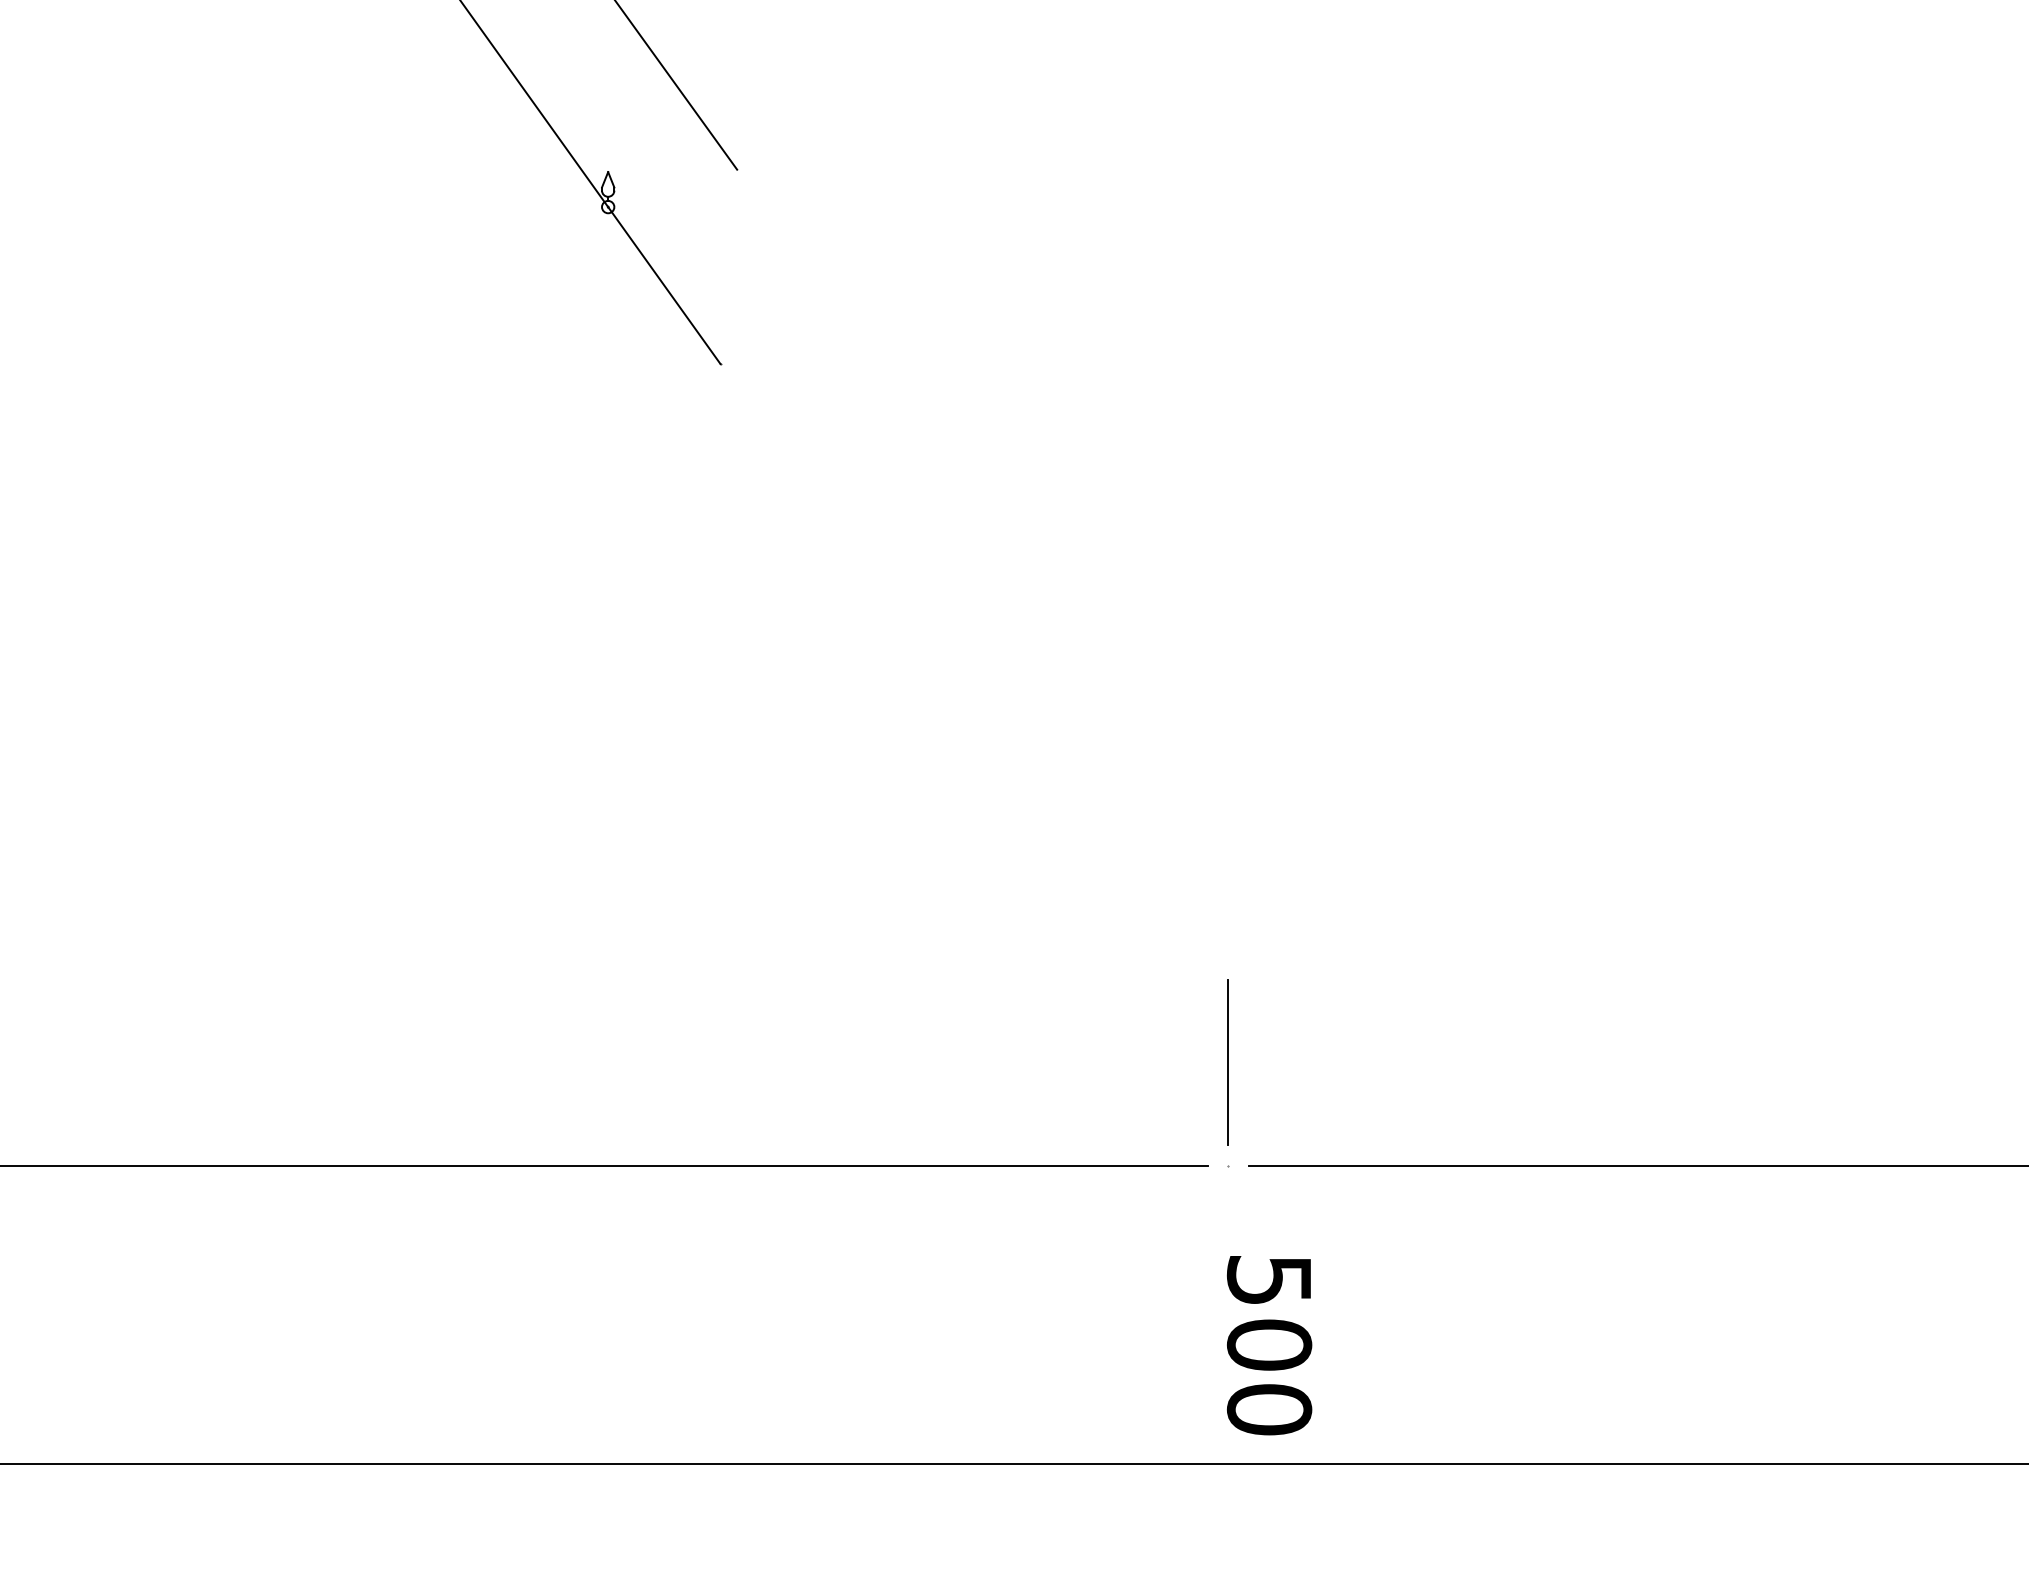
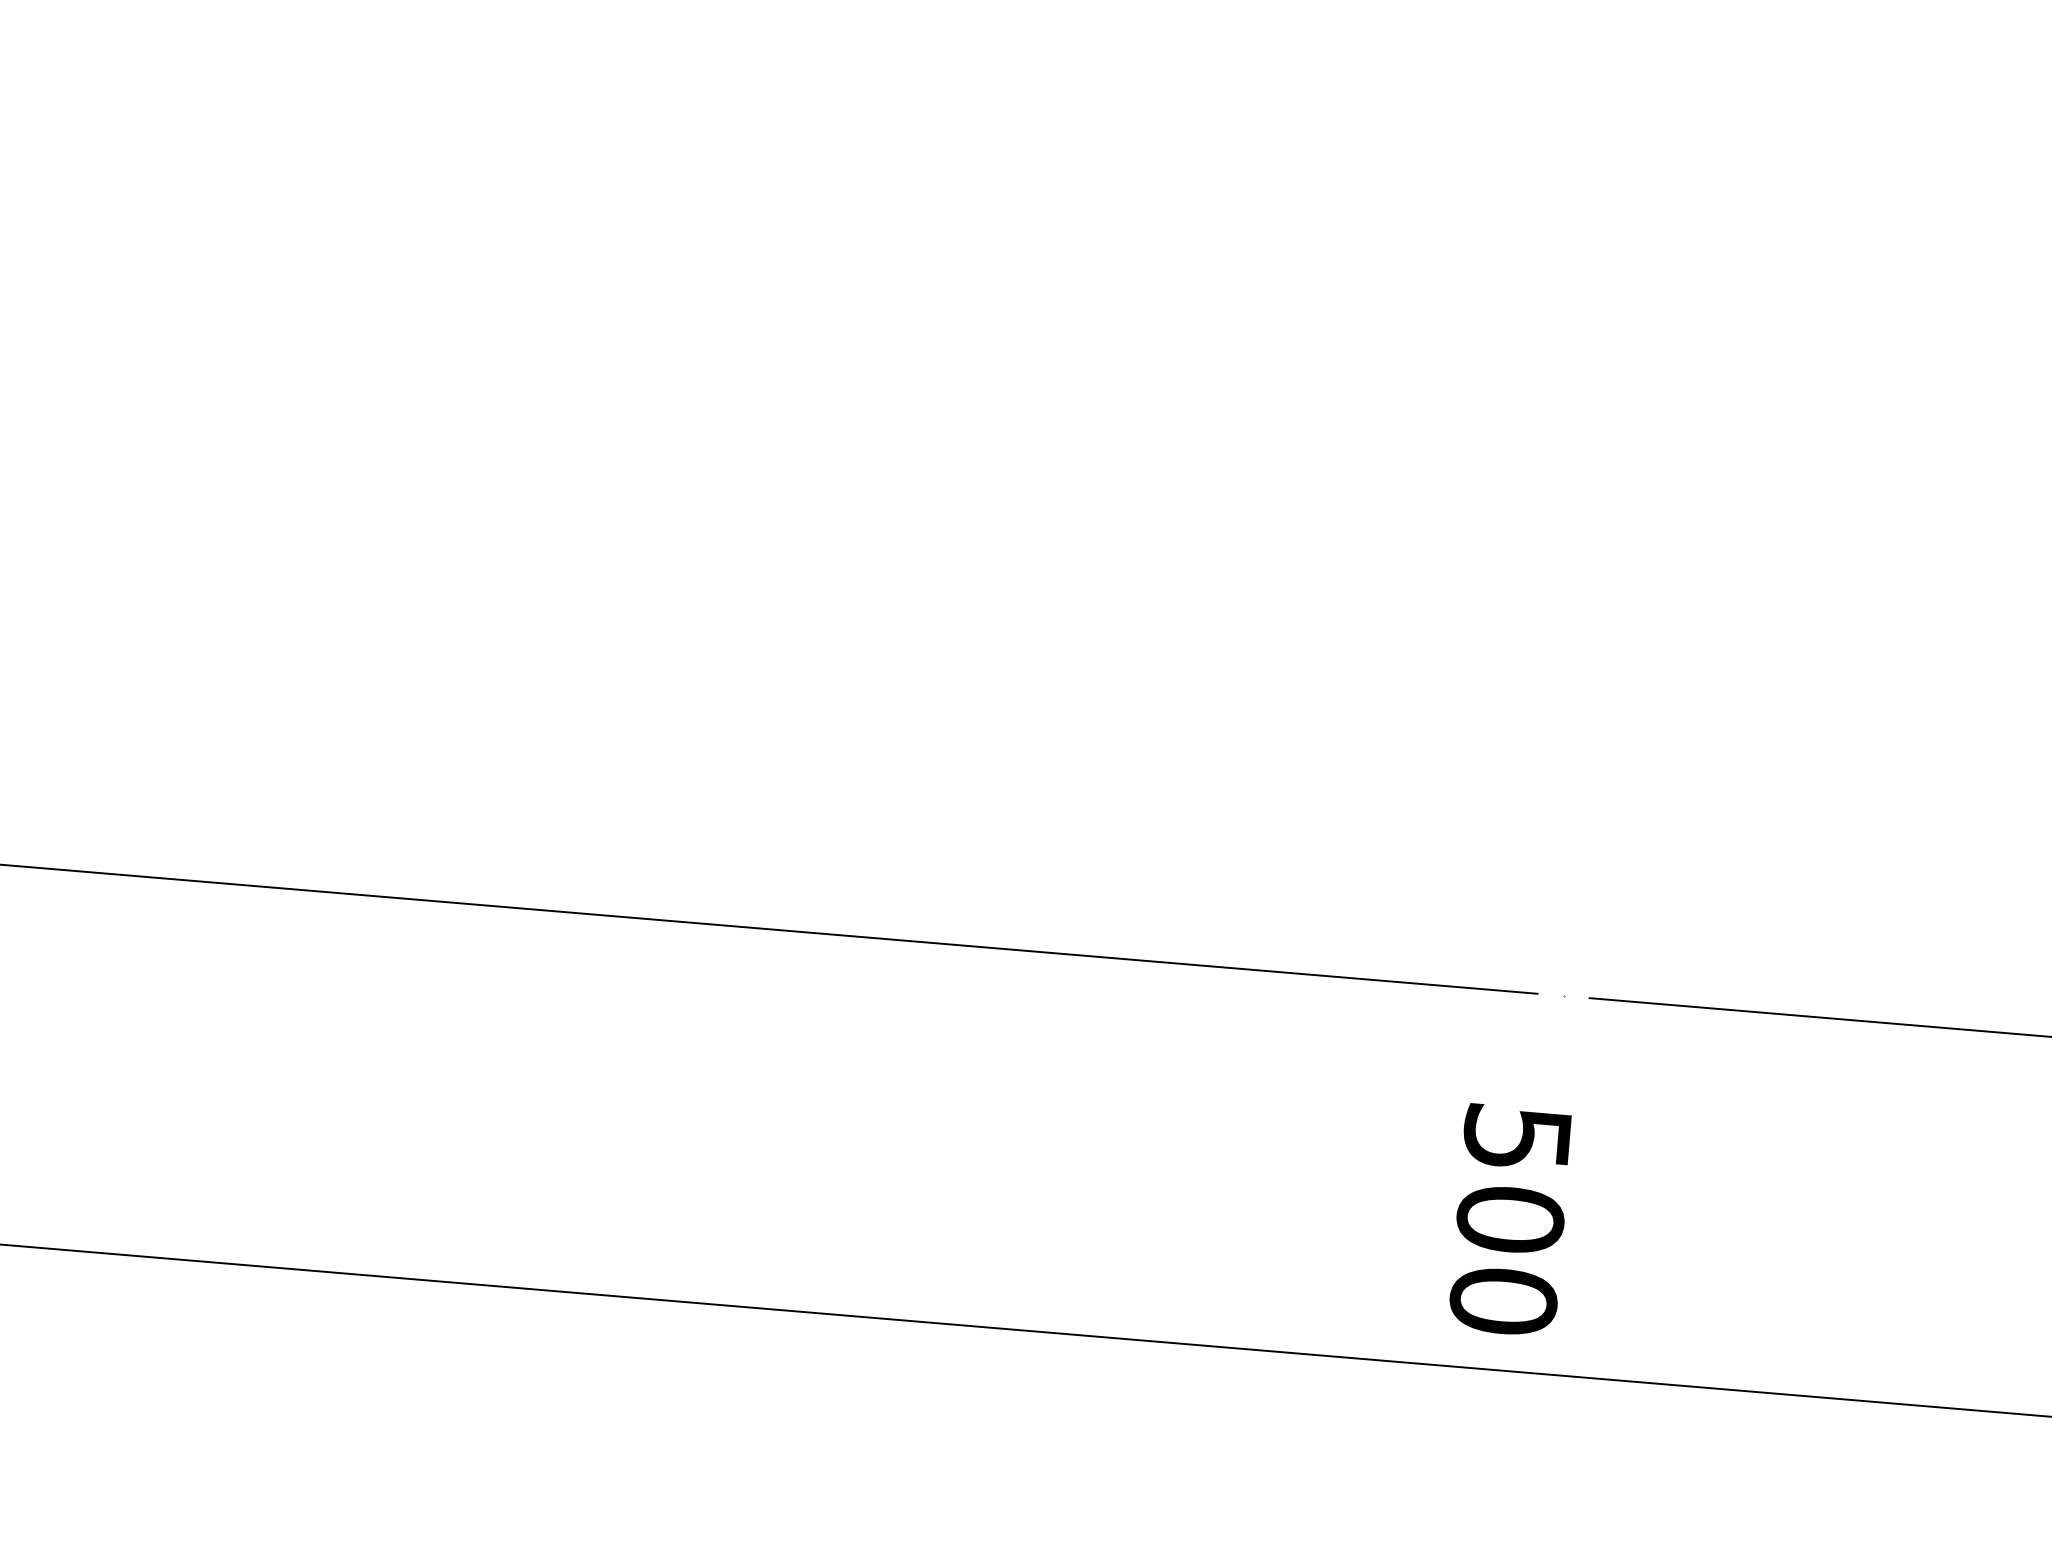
line: (1227, 1062) -> (1573, 865), removed
text: (1269, 1345) -> (1510, 1220), moved

